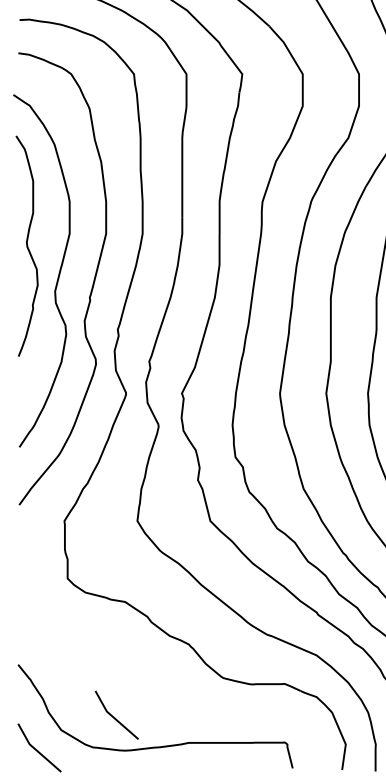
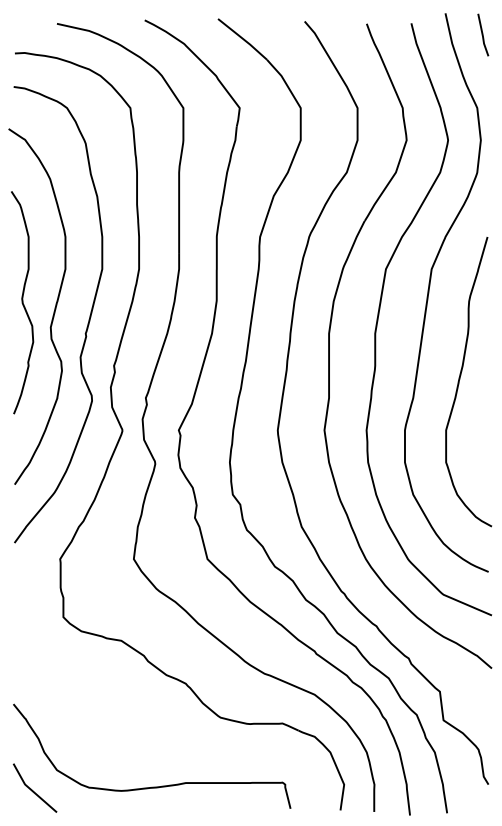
curve: (27, 246) -> (22, 302), moved
curve: (114, 716) -> (110, 756), removed

